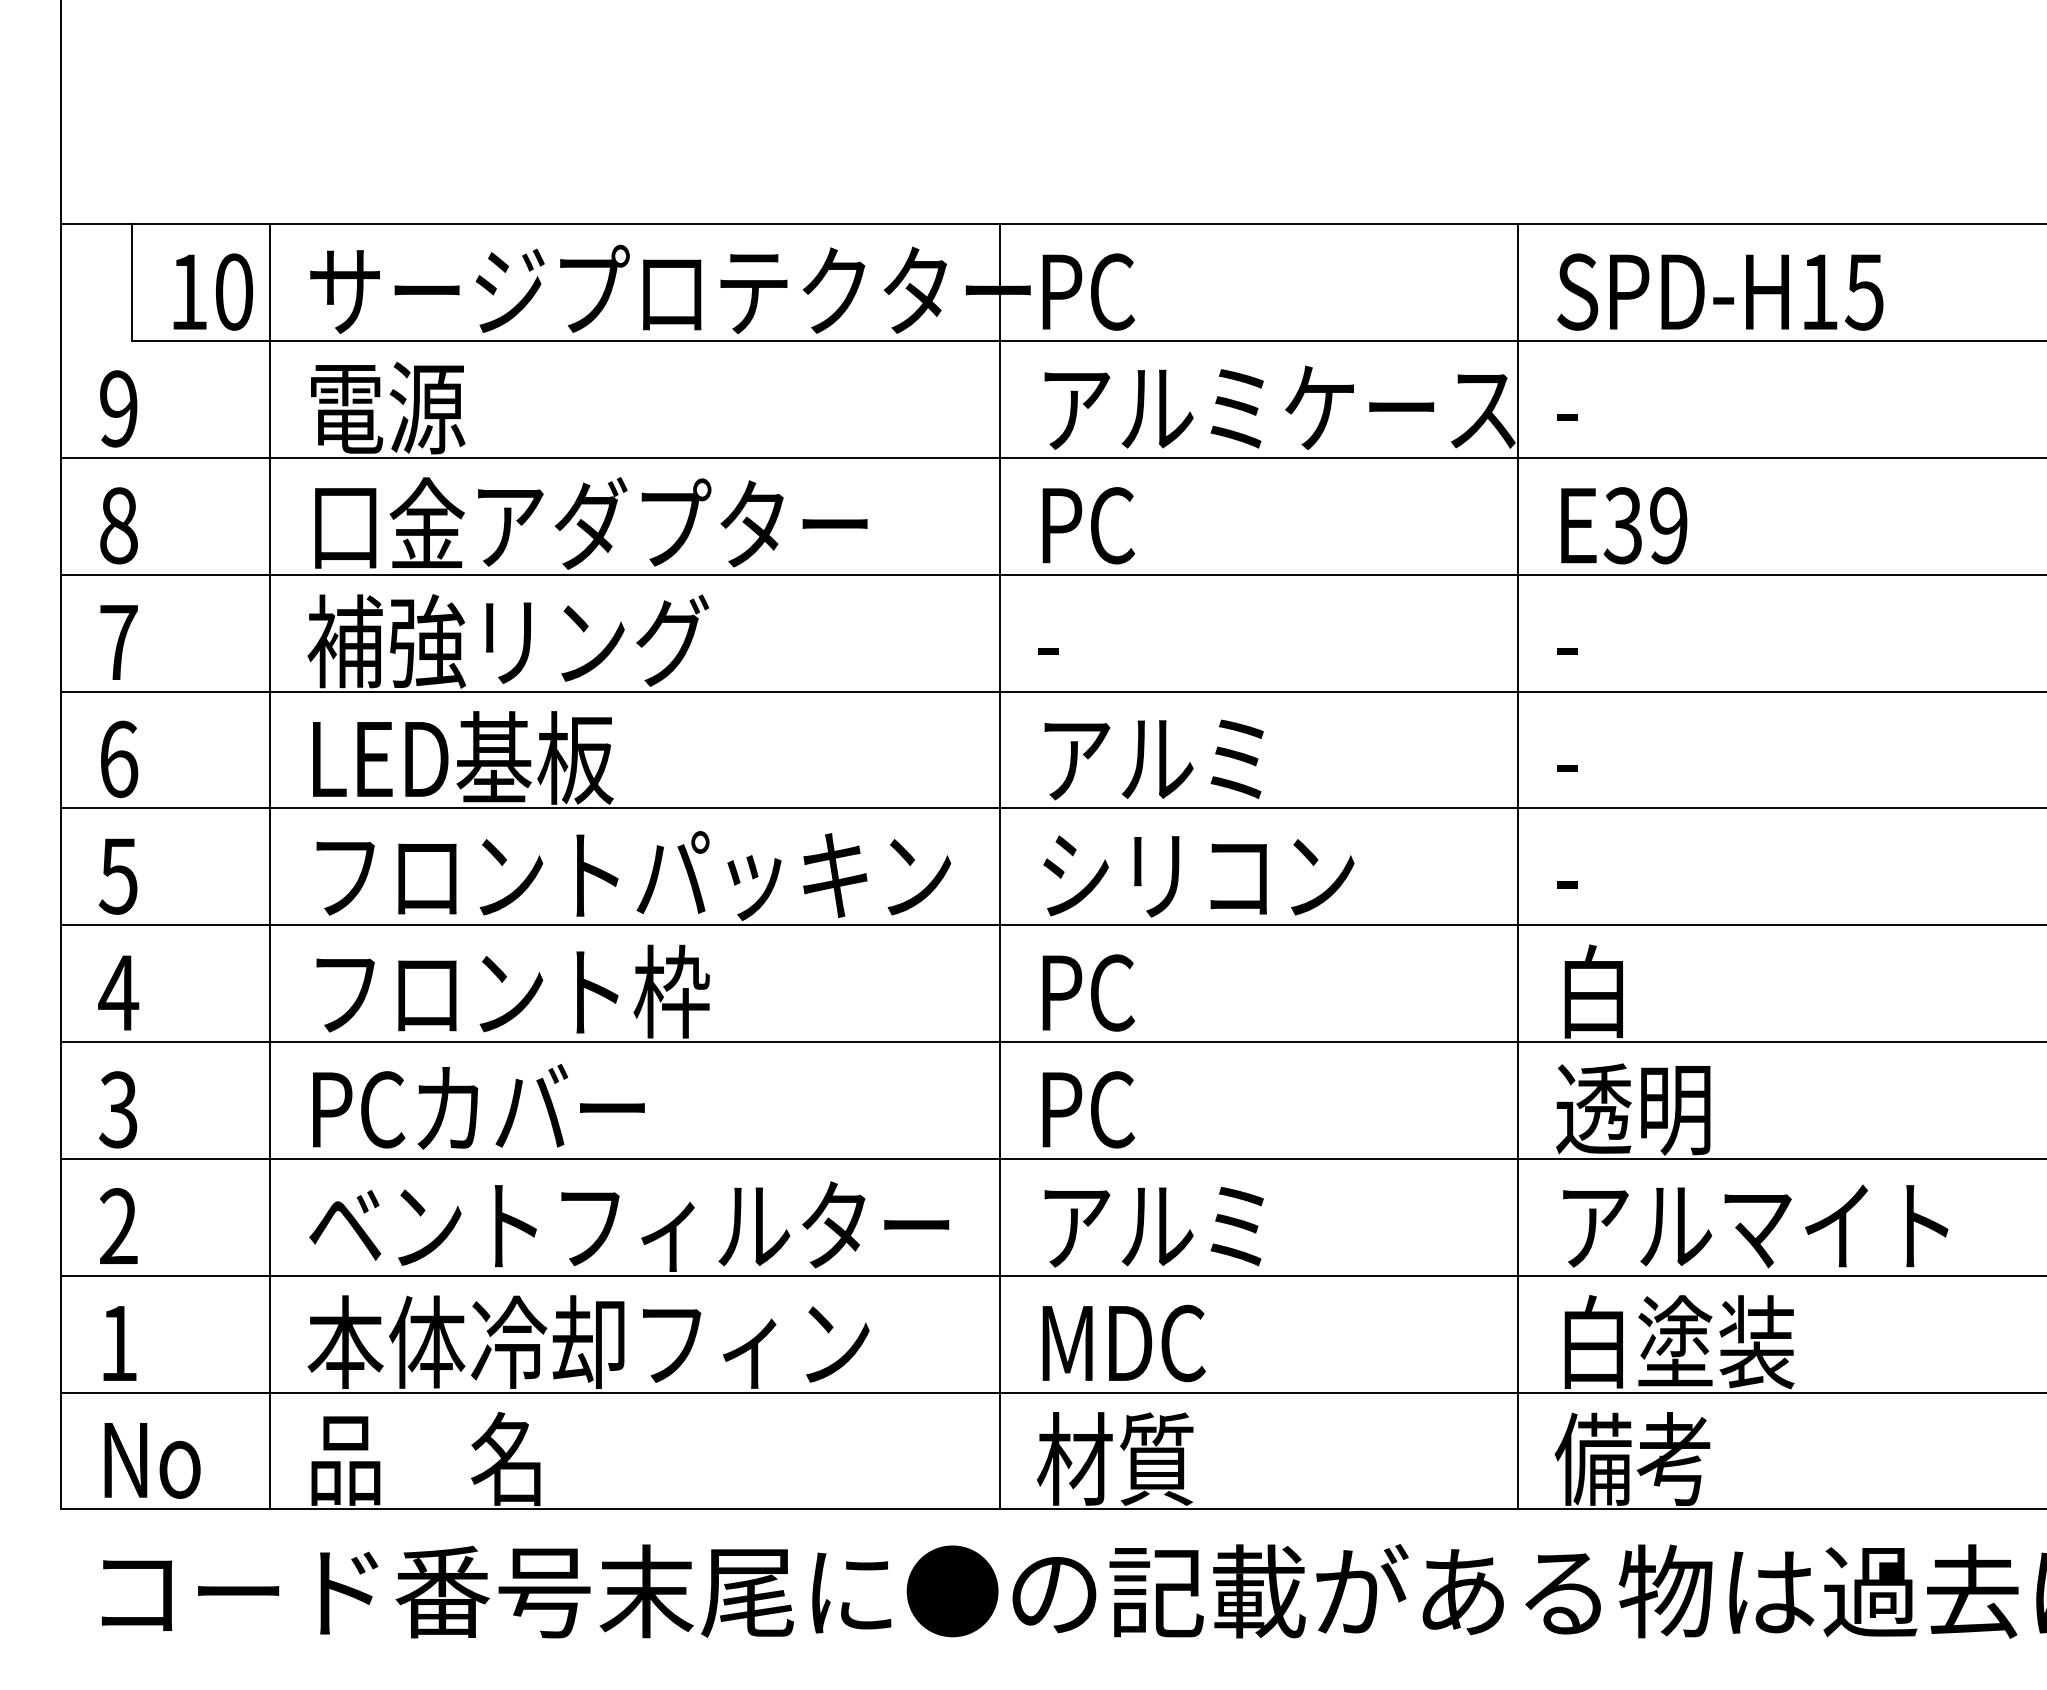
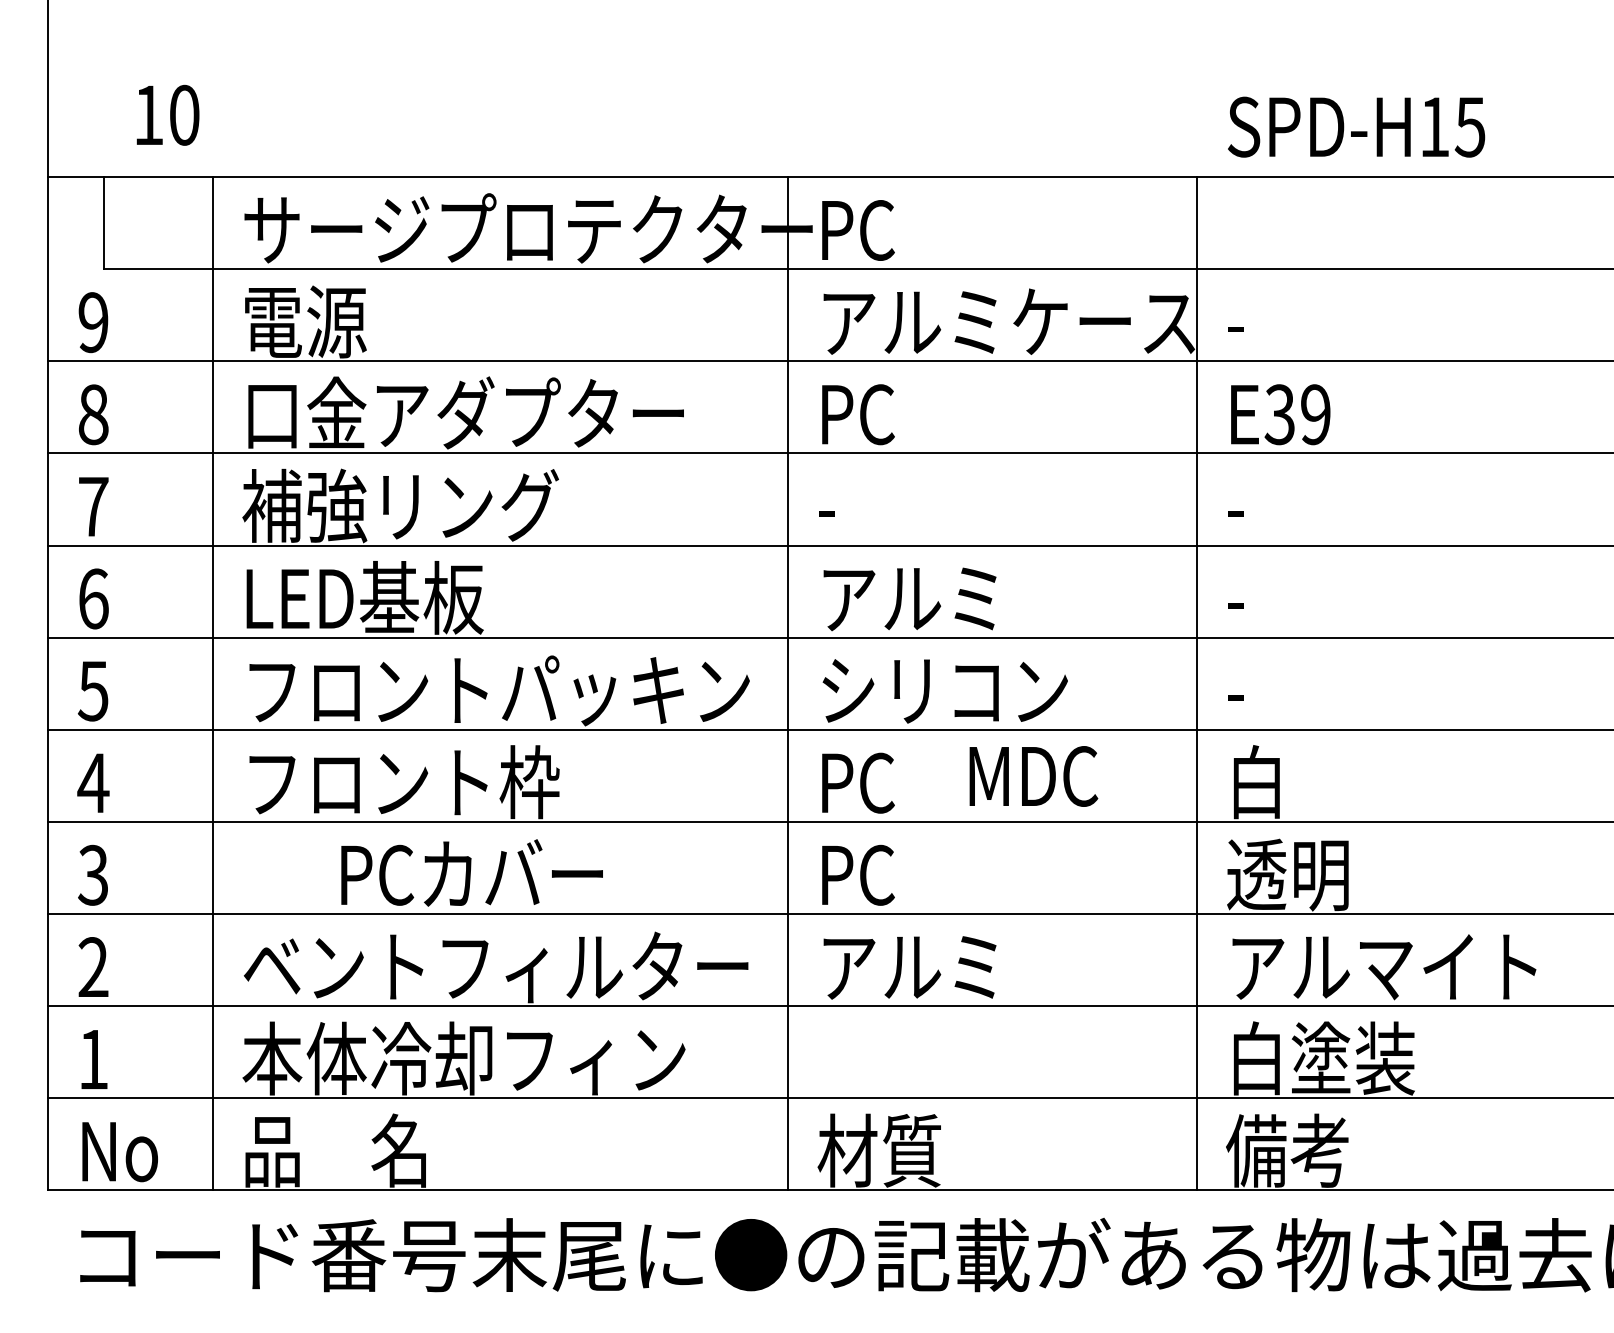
text: (212, 291) -> (167, 114), moved
text: (1720, 291) -> (1356, 126), moved
text: (478, 1106) -> (471, 872), moved
text: (1123, 1343) -> (1033, 776), moved

